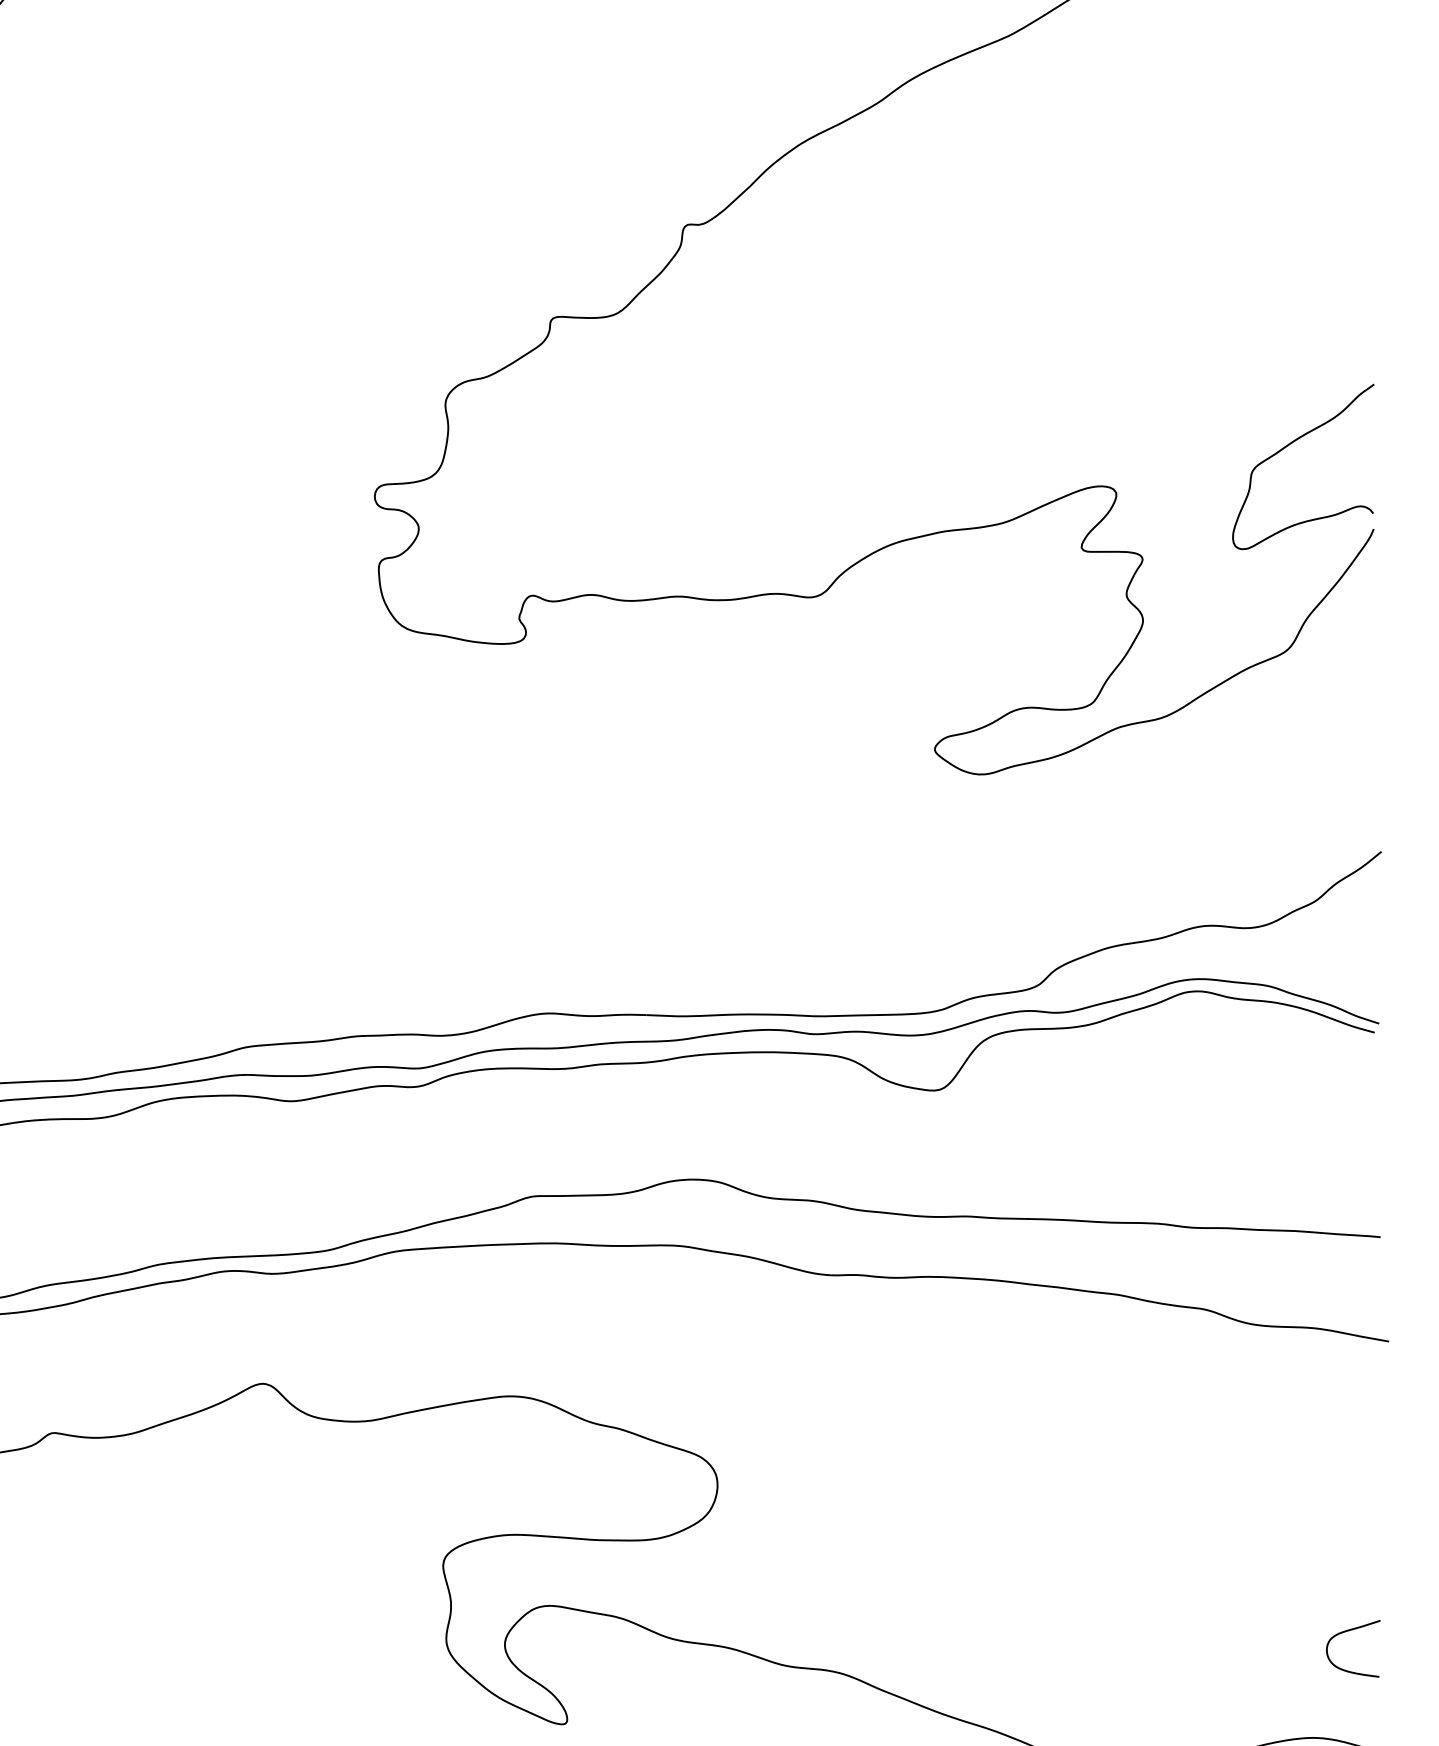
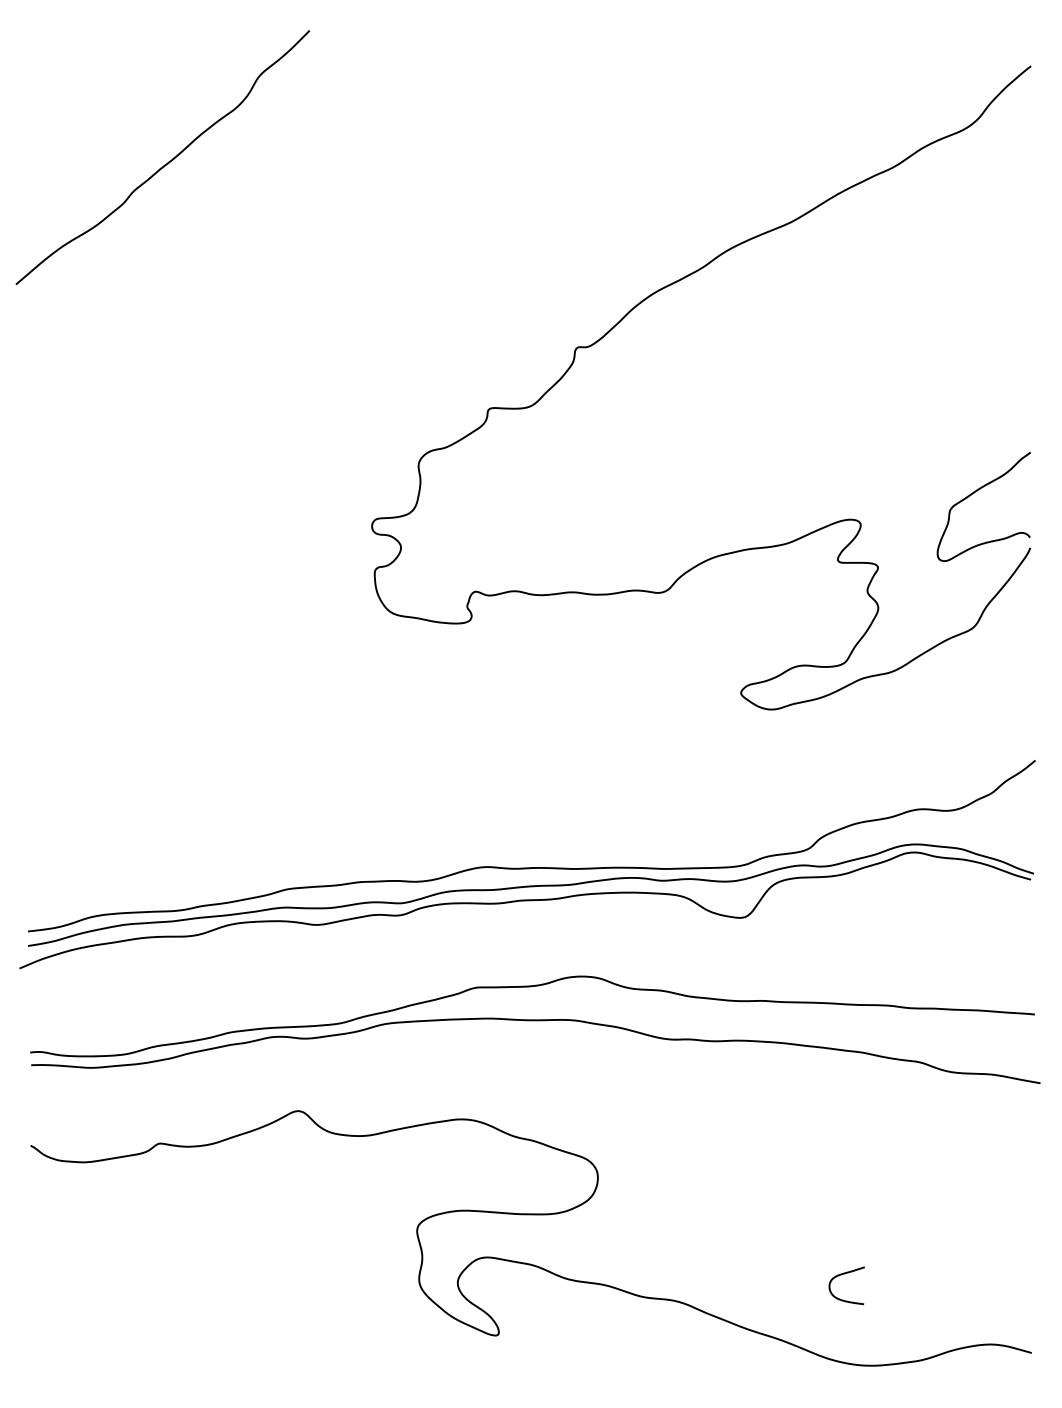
curve: (1351, 1631) -> (845, 1274), moved

